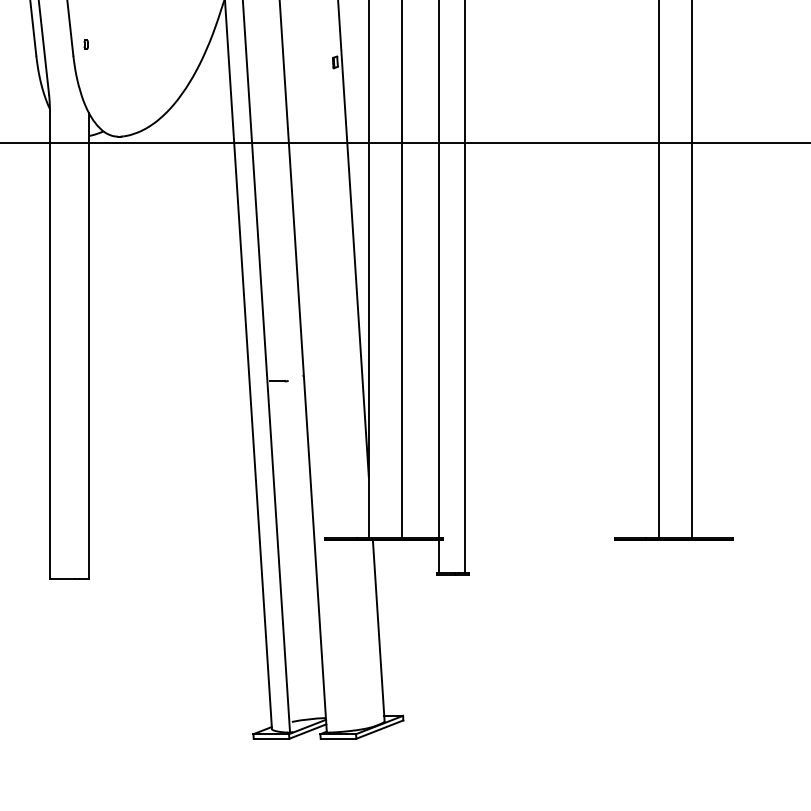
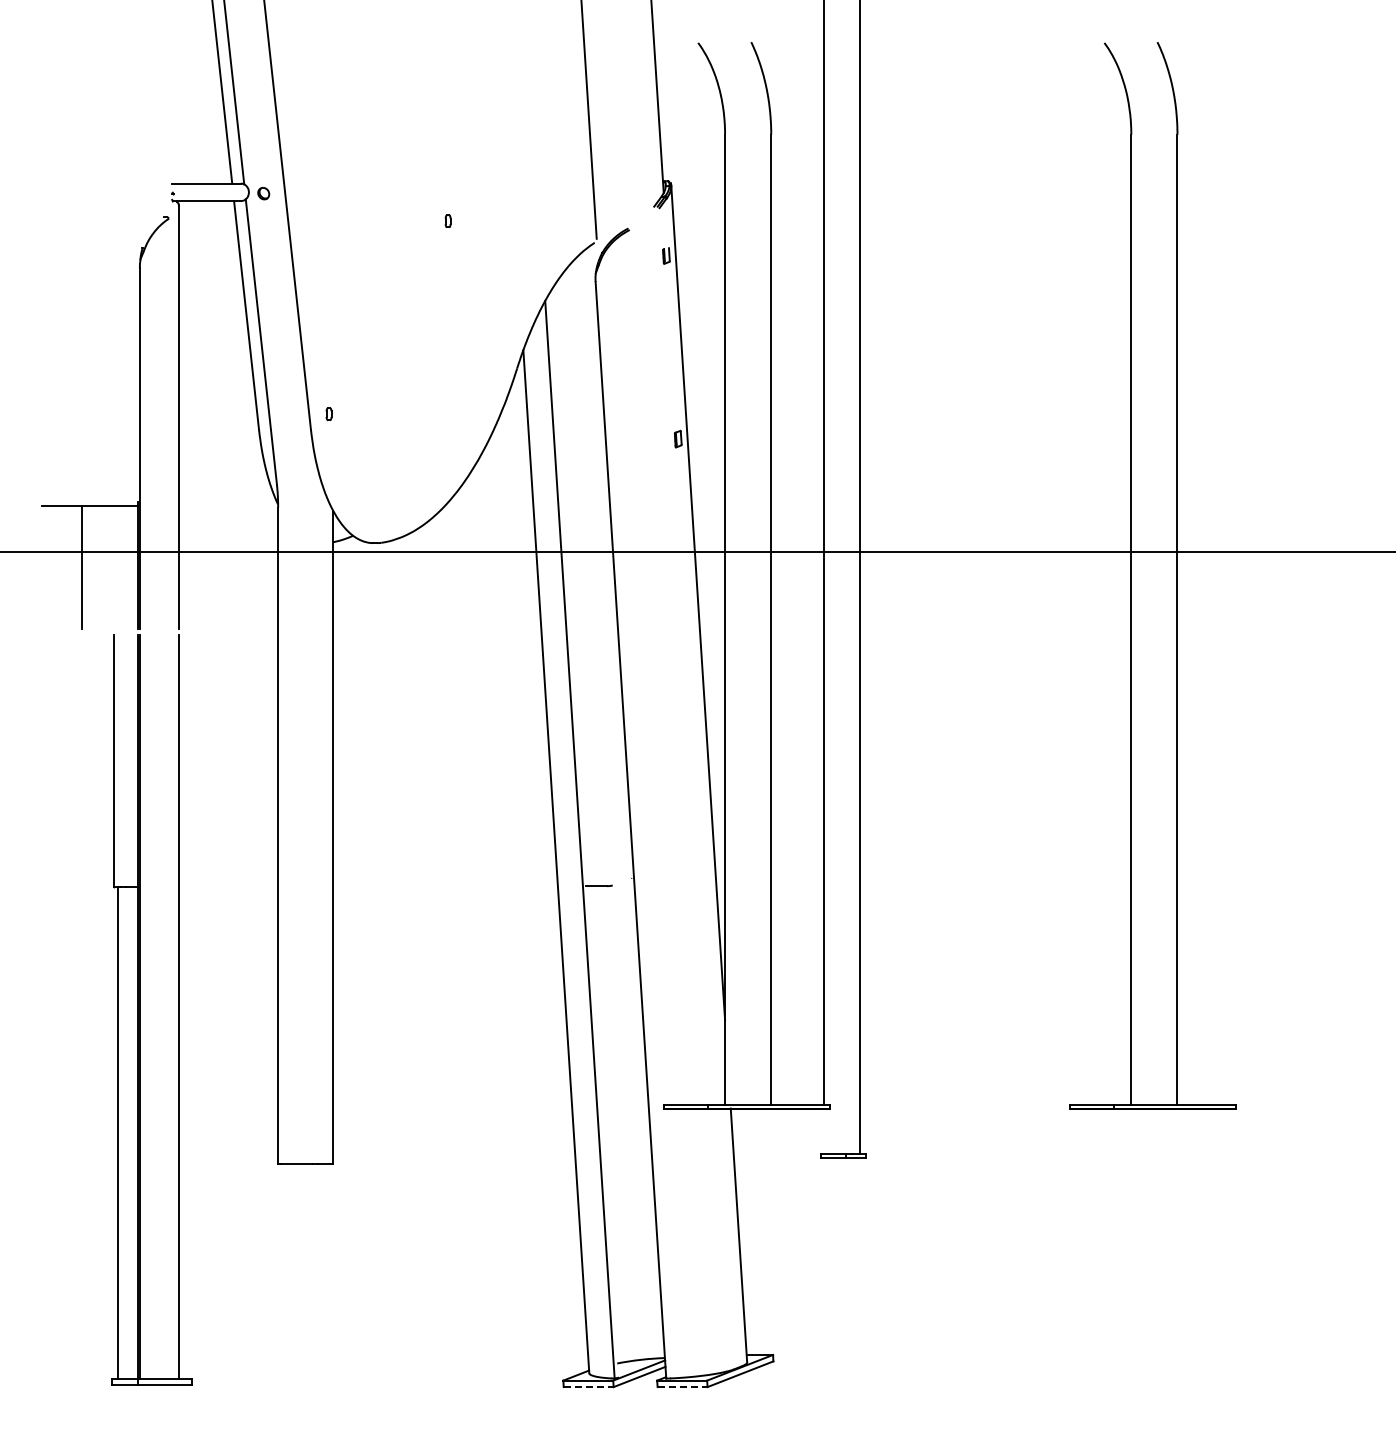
line: (439, 556) -> (823, 1131), removed
line: (271, 739) -> (588, 1387), solid -> dashed
line: (338, 739) -> (682, 1387), solid -> dashed

